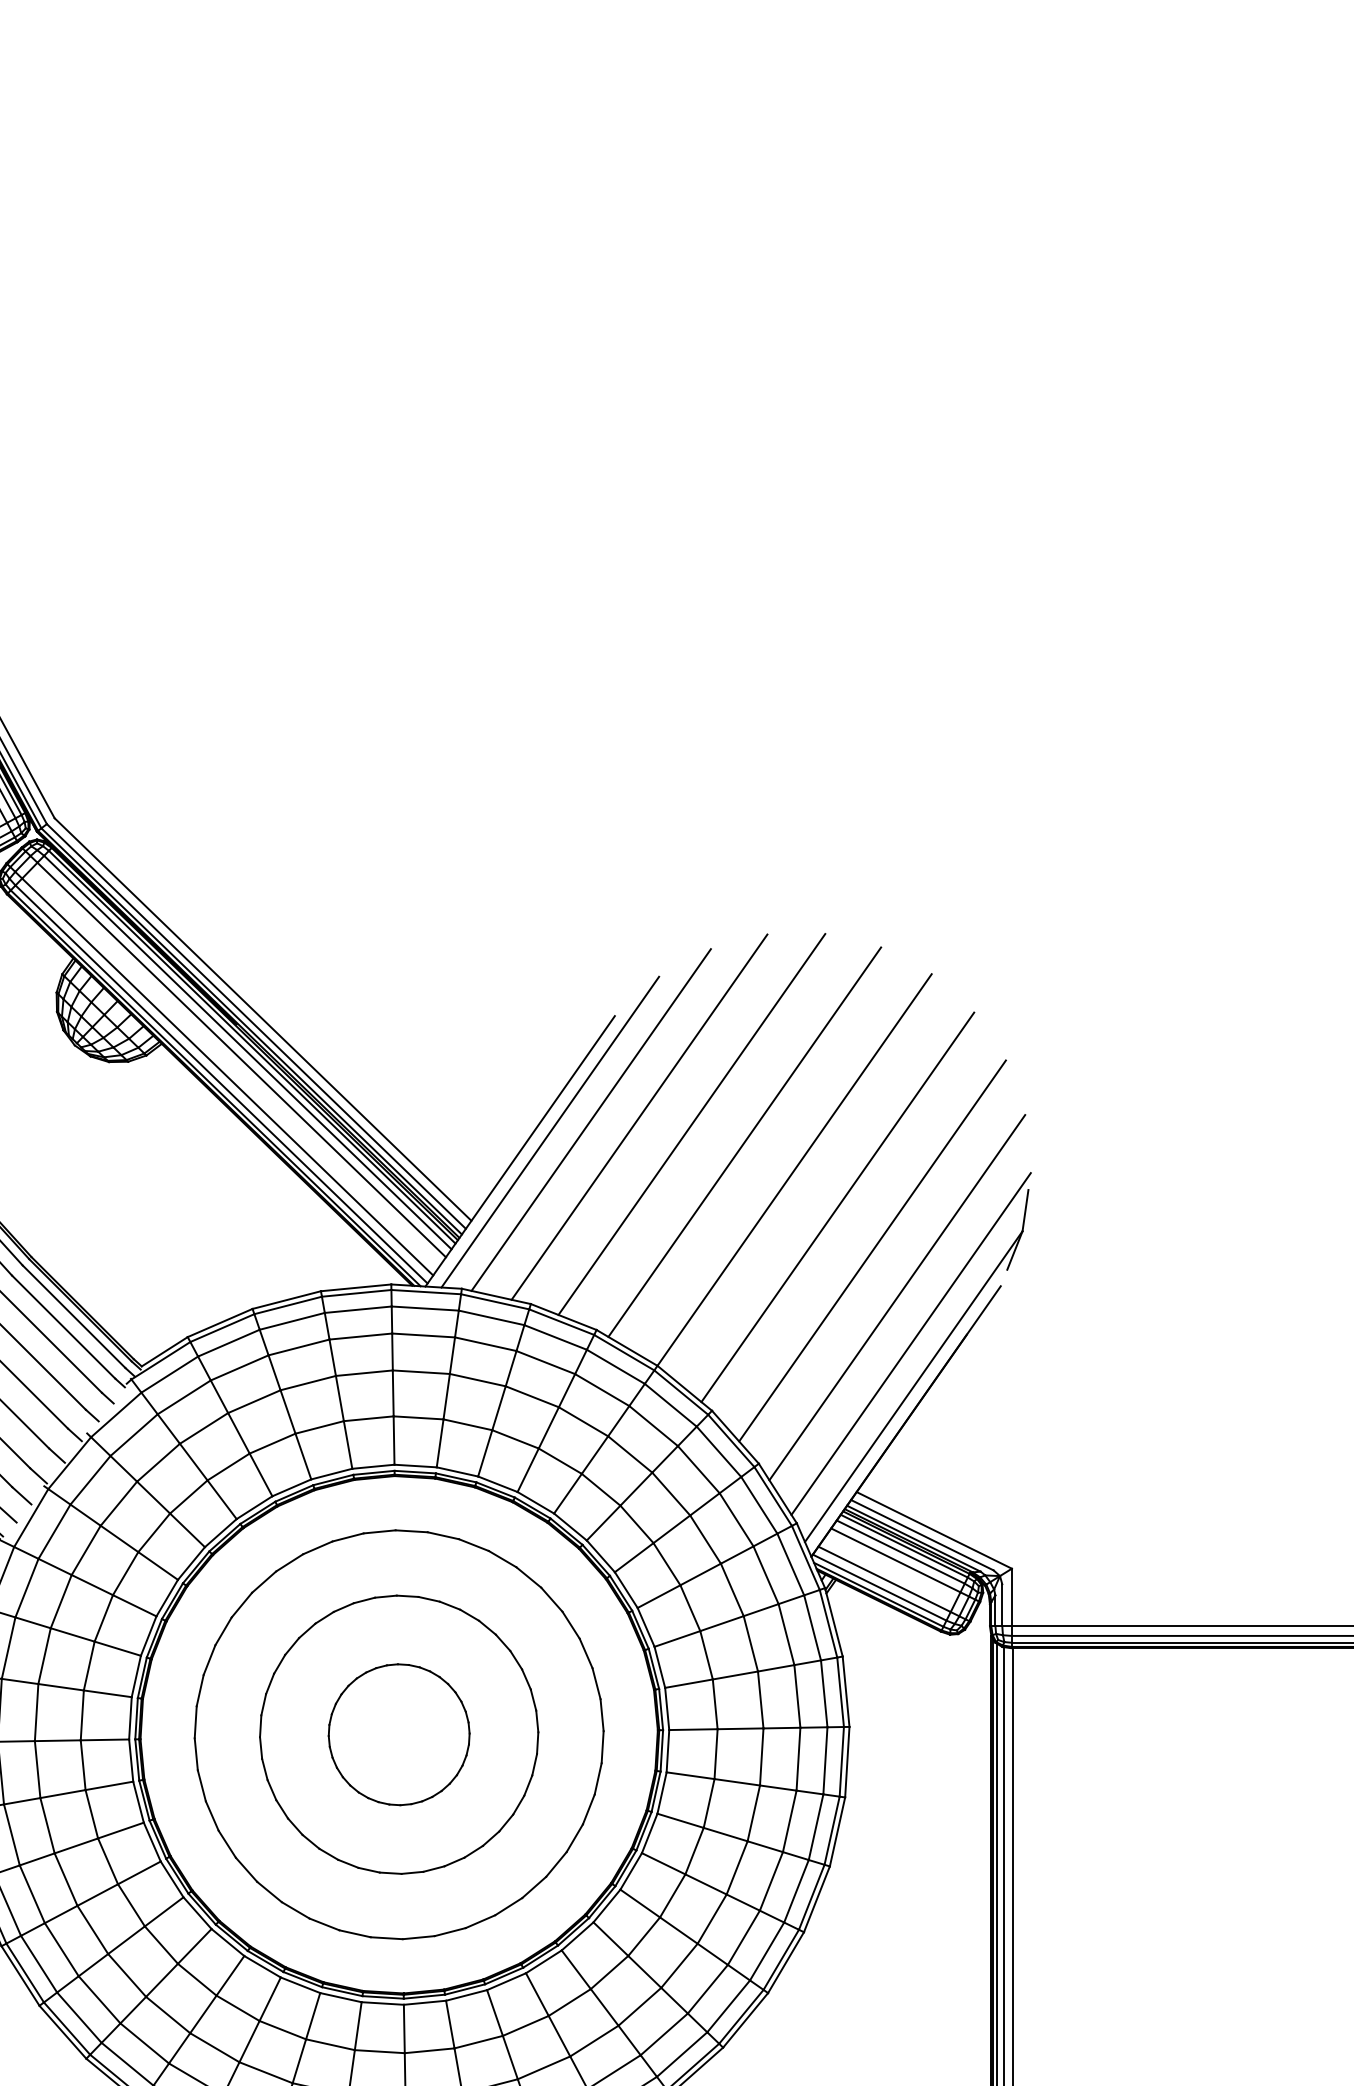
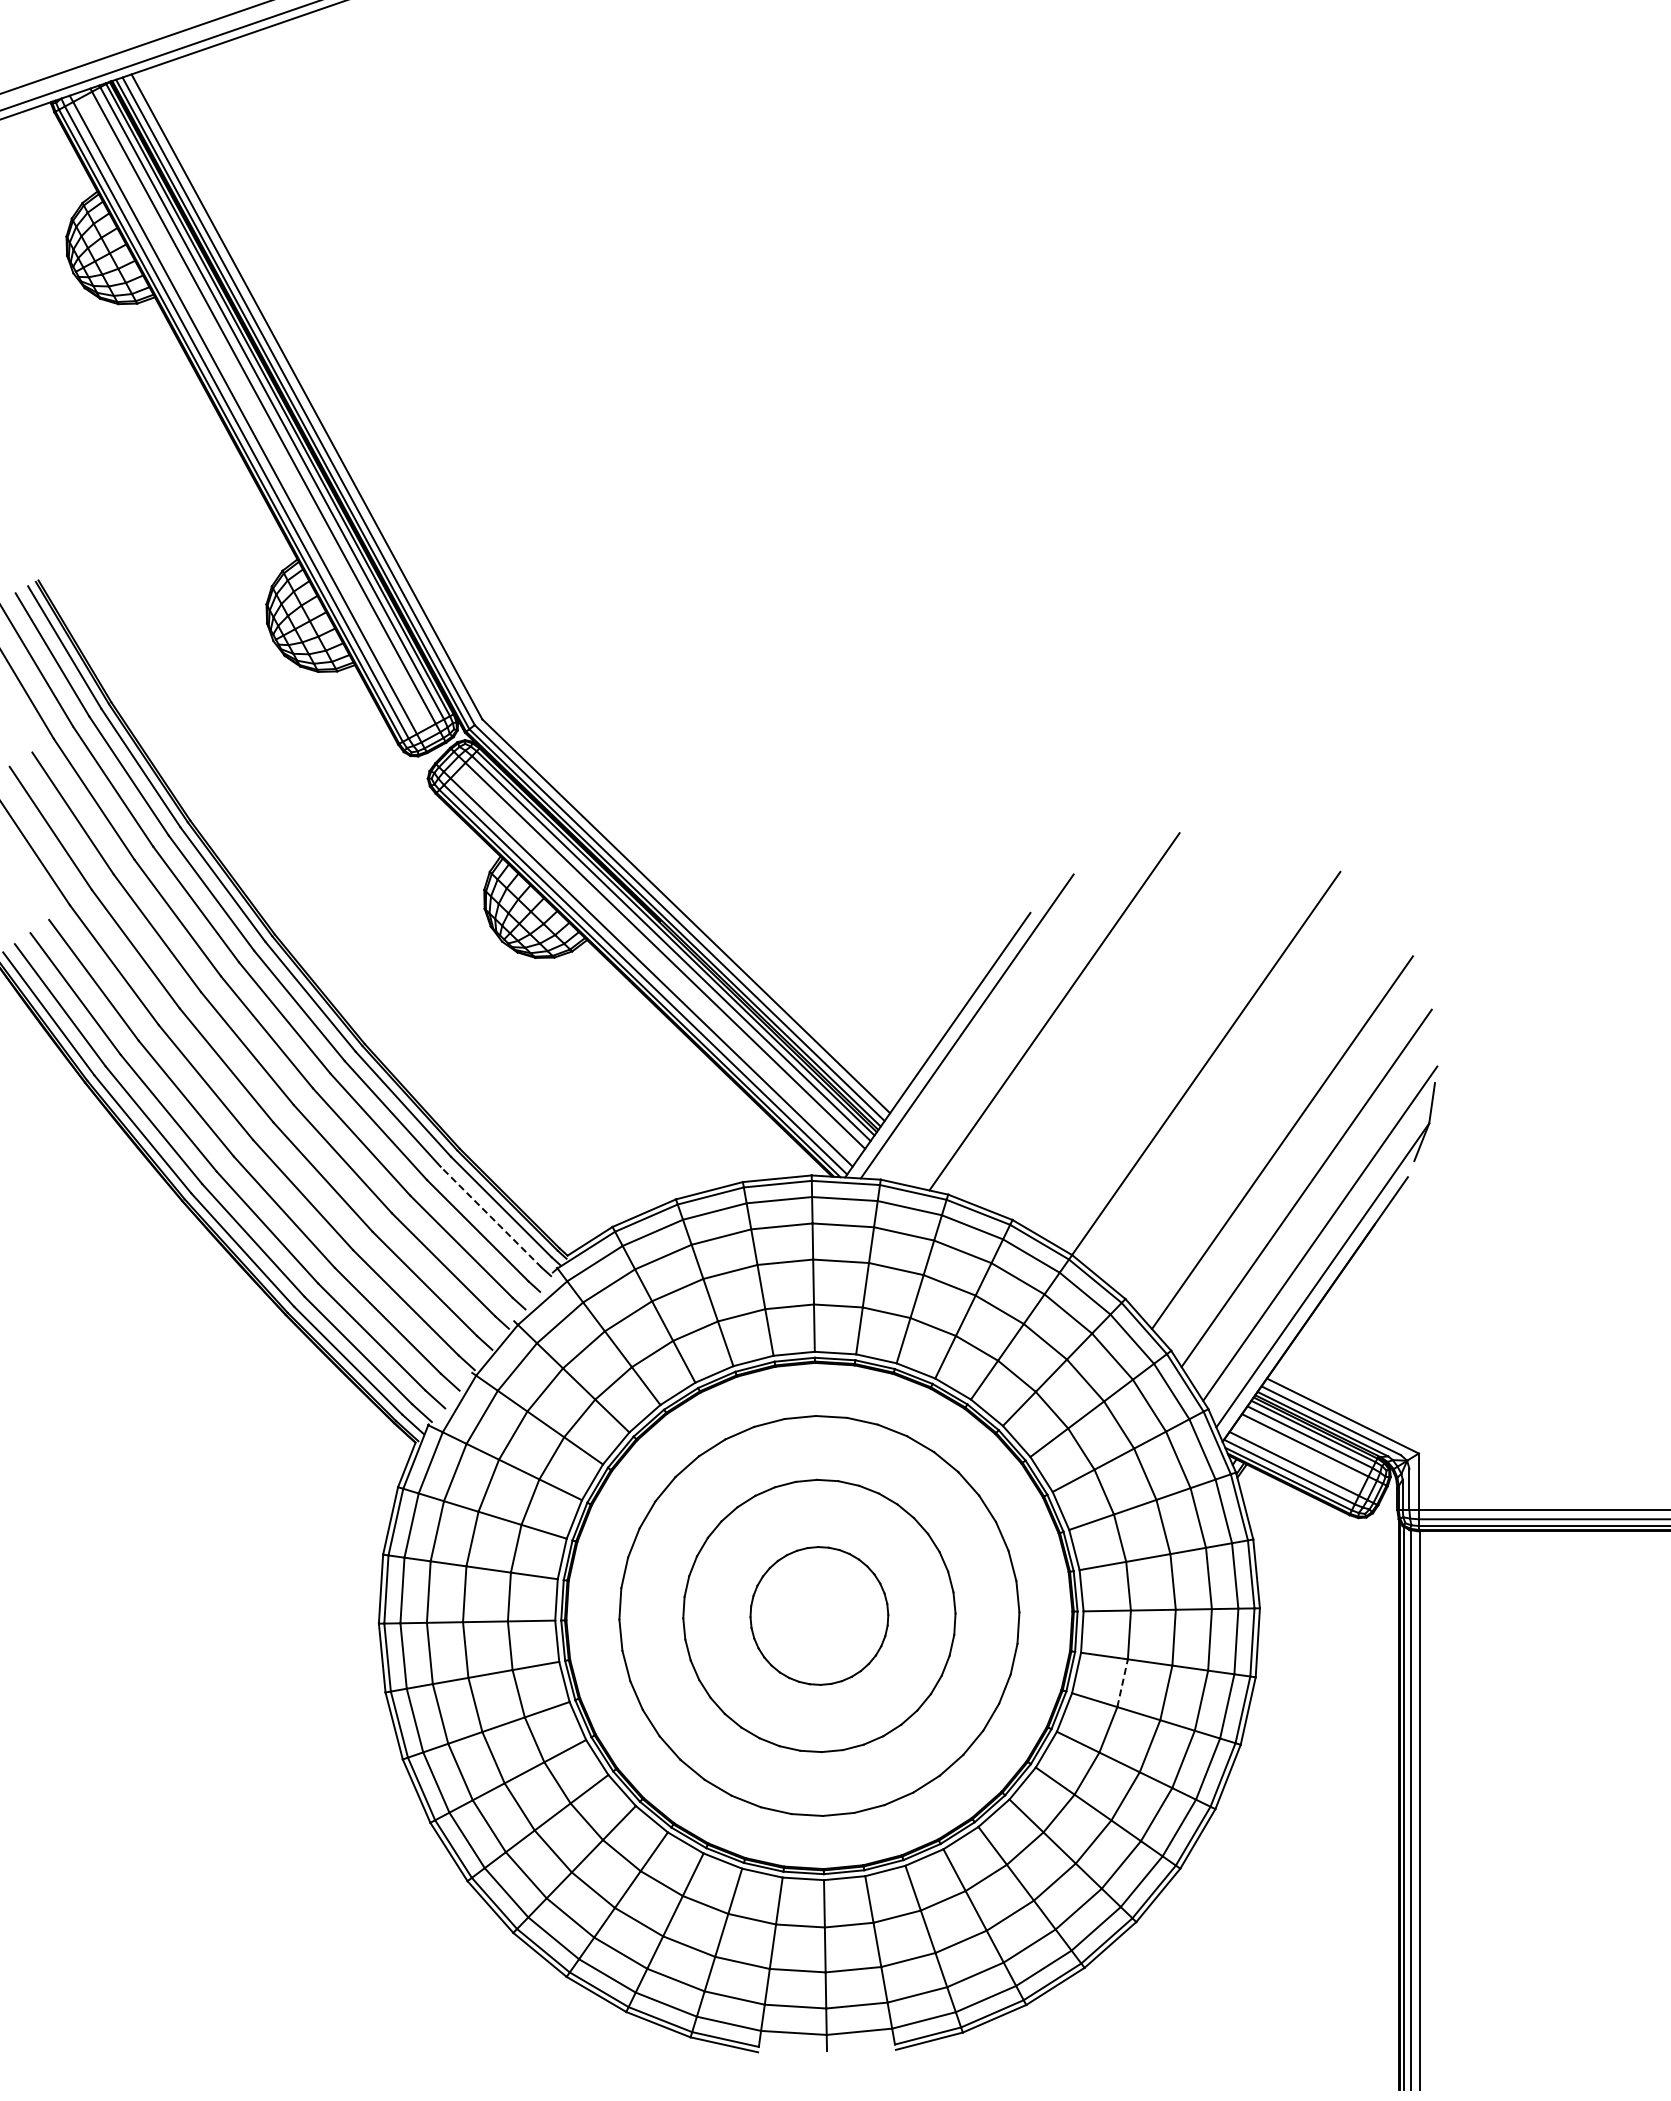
line: (591, 1119) -> (1007, 1014), removed
line: (691, 1124) -> (1105, 1018), removed
line: (744, 1141) -> (1157, 1035), removed
line: (837, 1206) -> (1248, 1099), removed
line: (62, 1326) -> (490, 1216), solid -> dashed
line: (709, 1802) -> (1122, 1682), solid -> dashed

